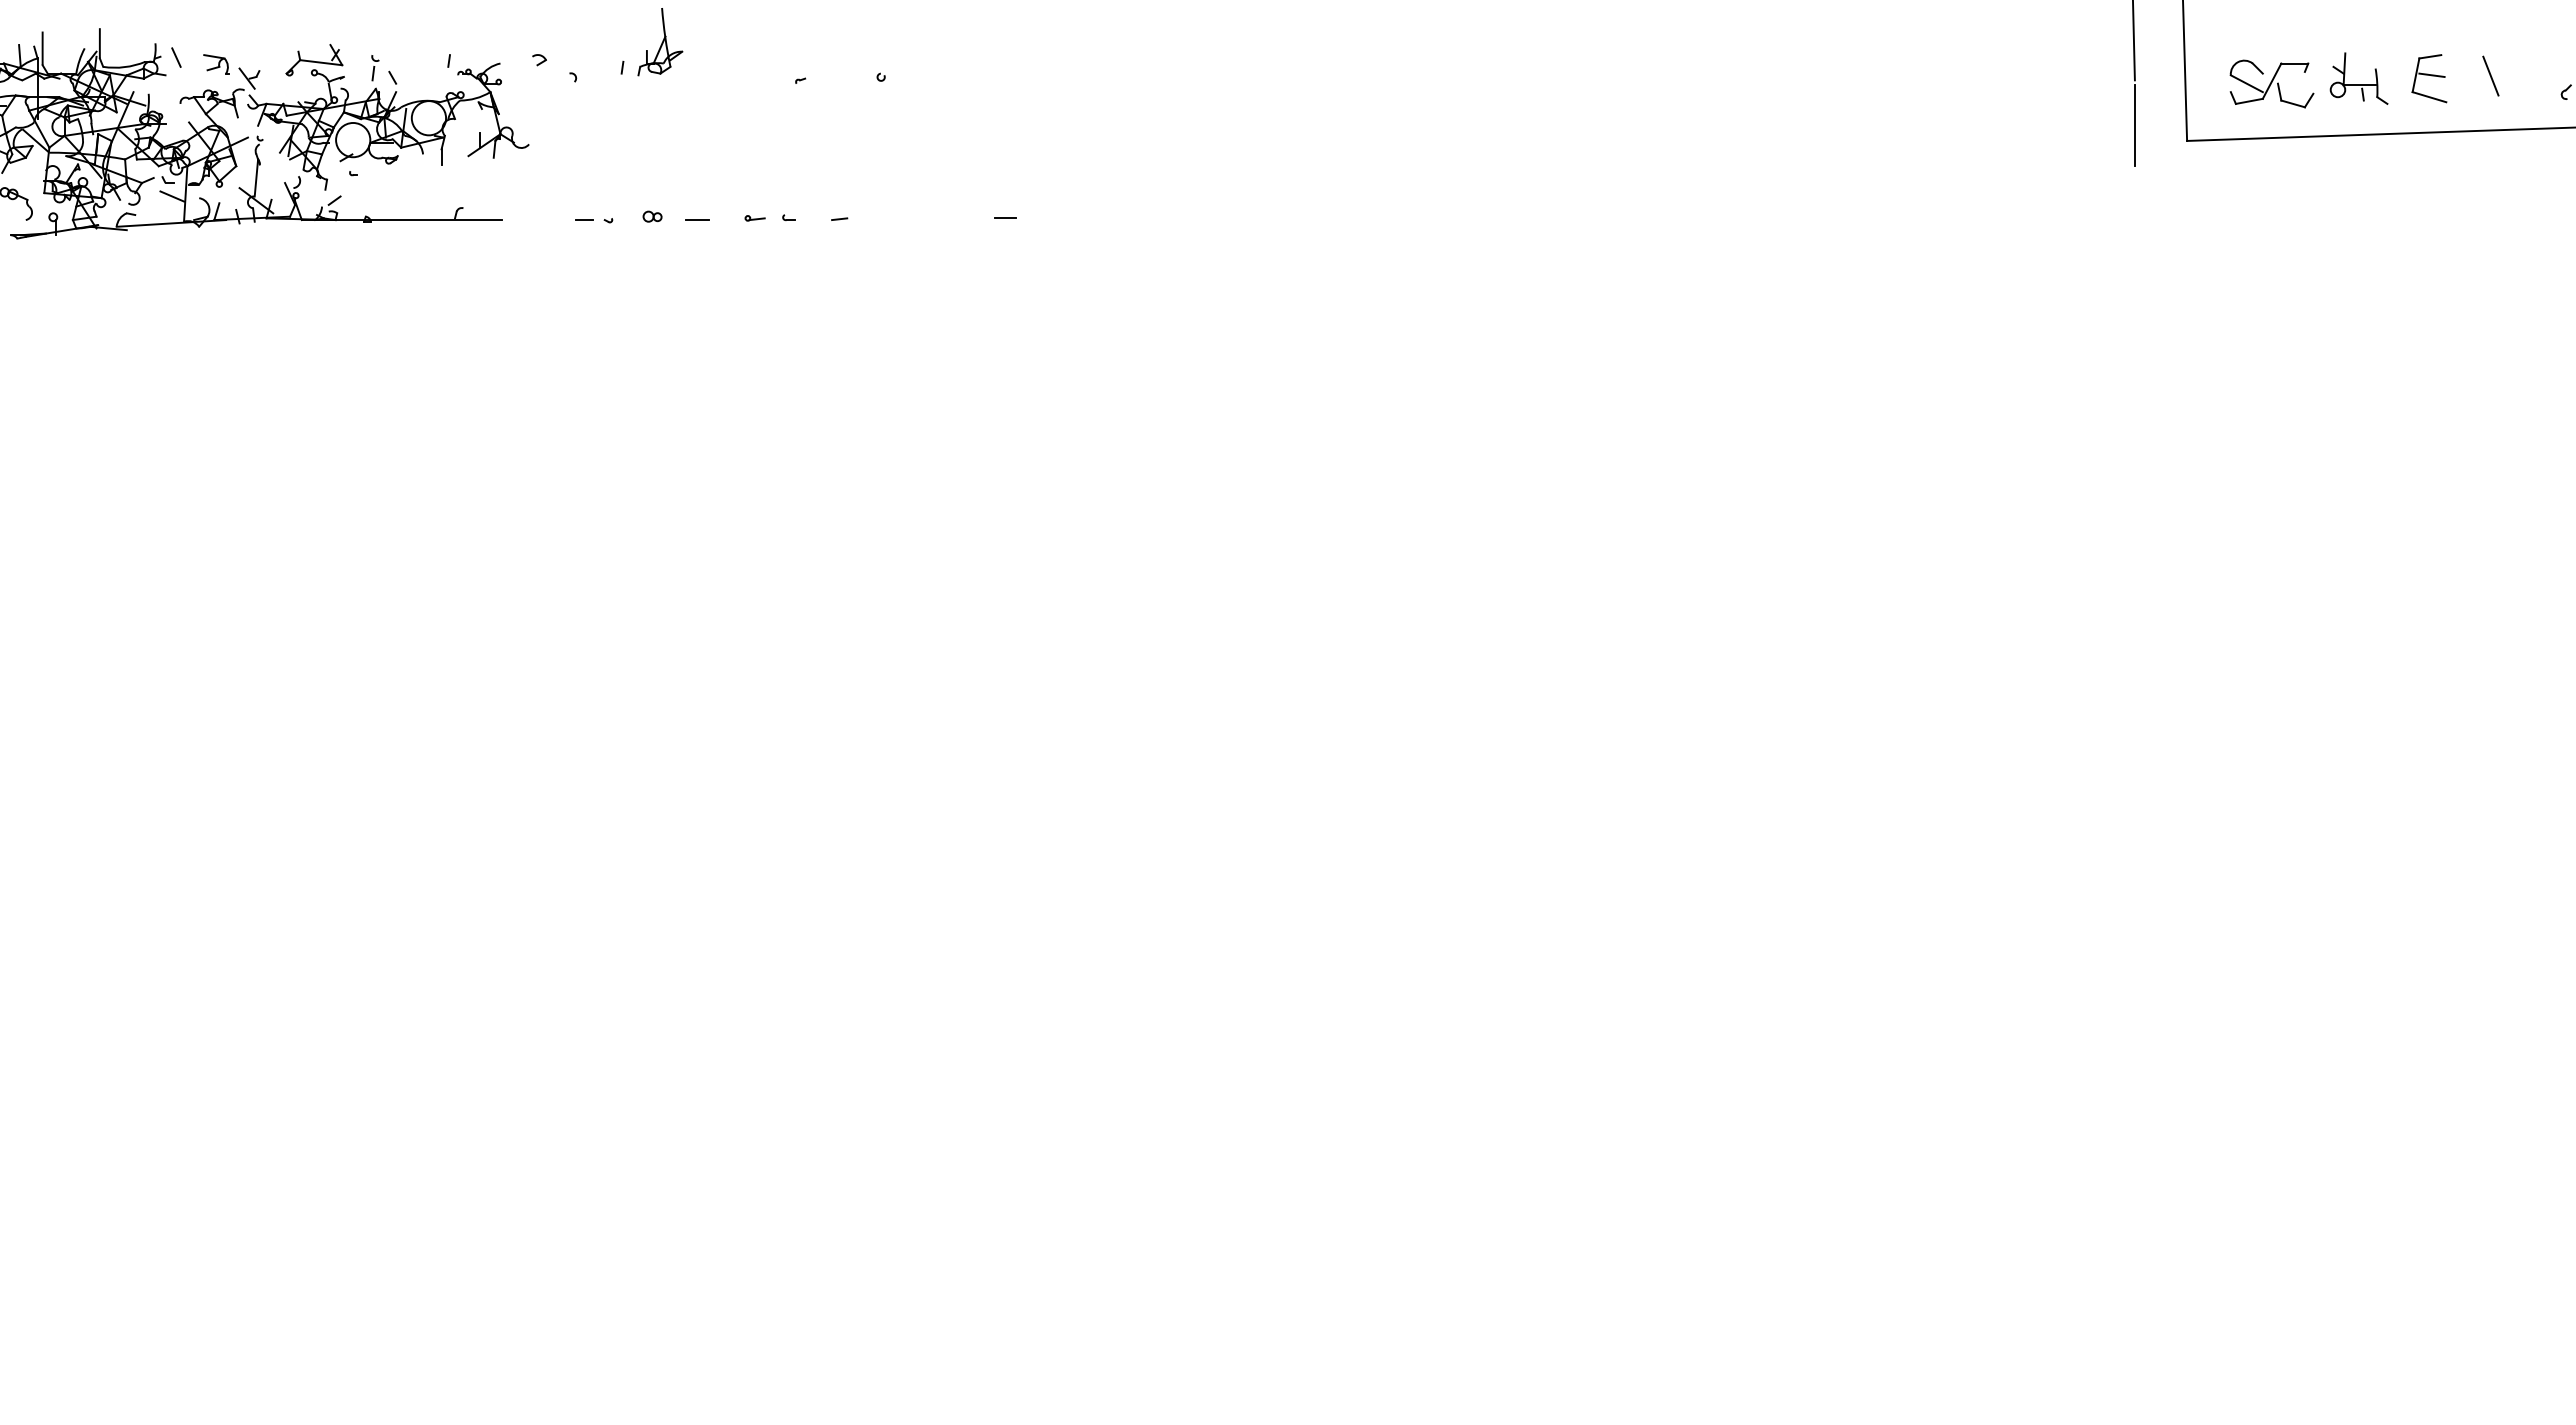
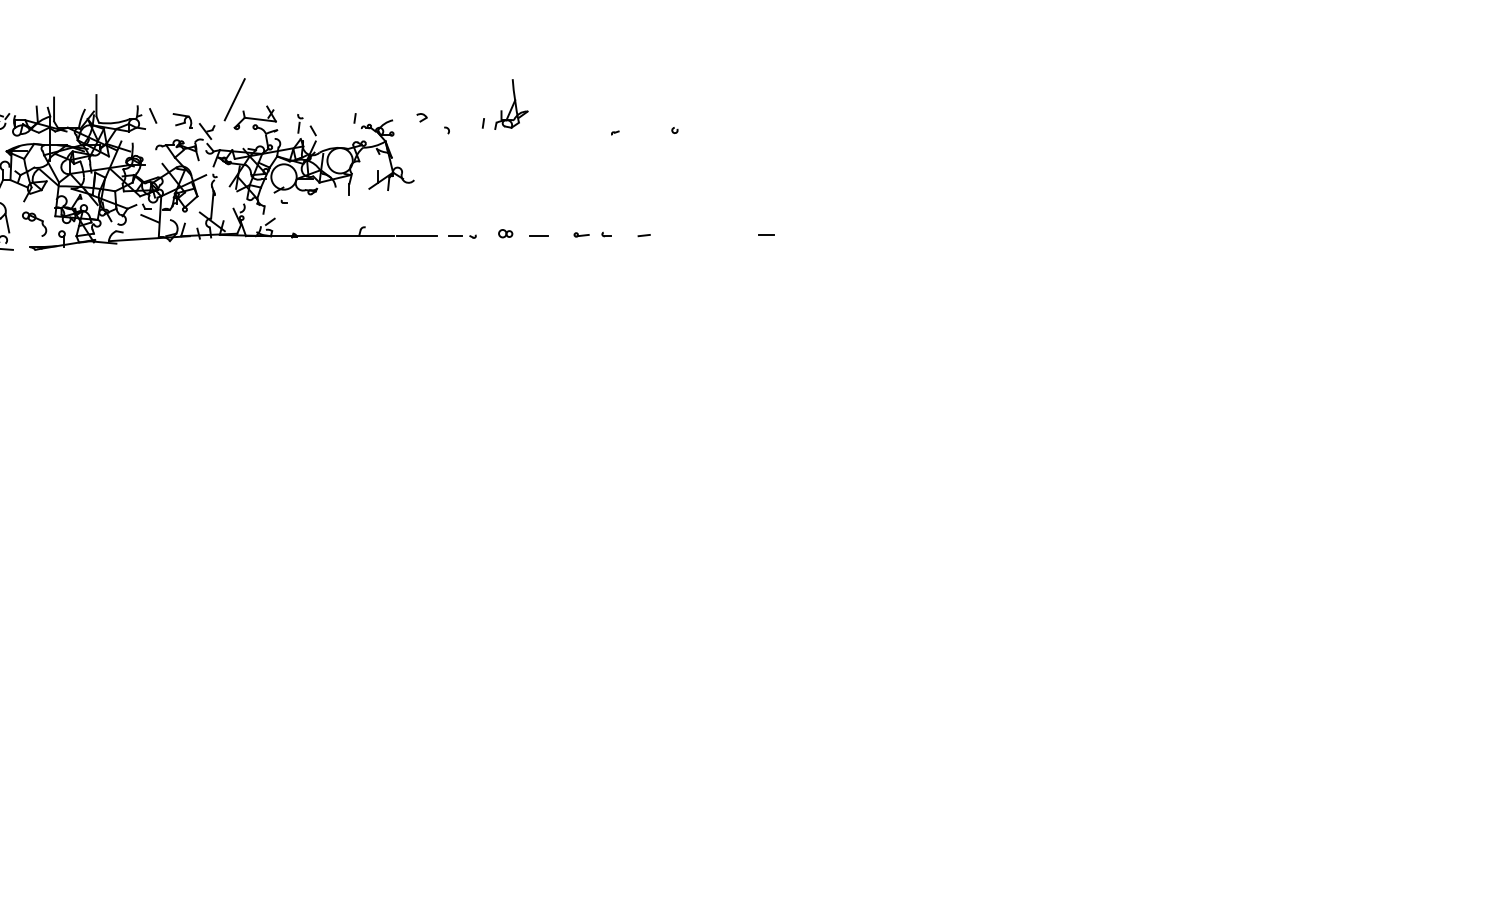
line: (286, 35) -> (234, 99), added
line: (532, 220) -> (416, 236), added

